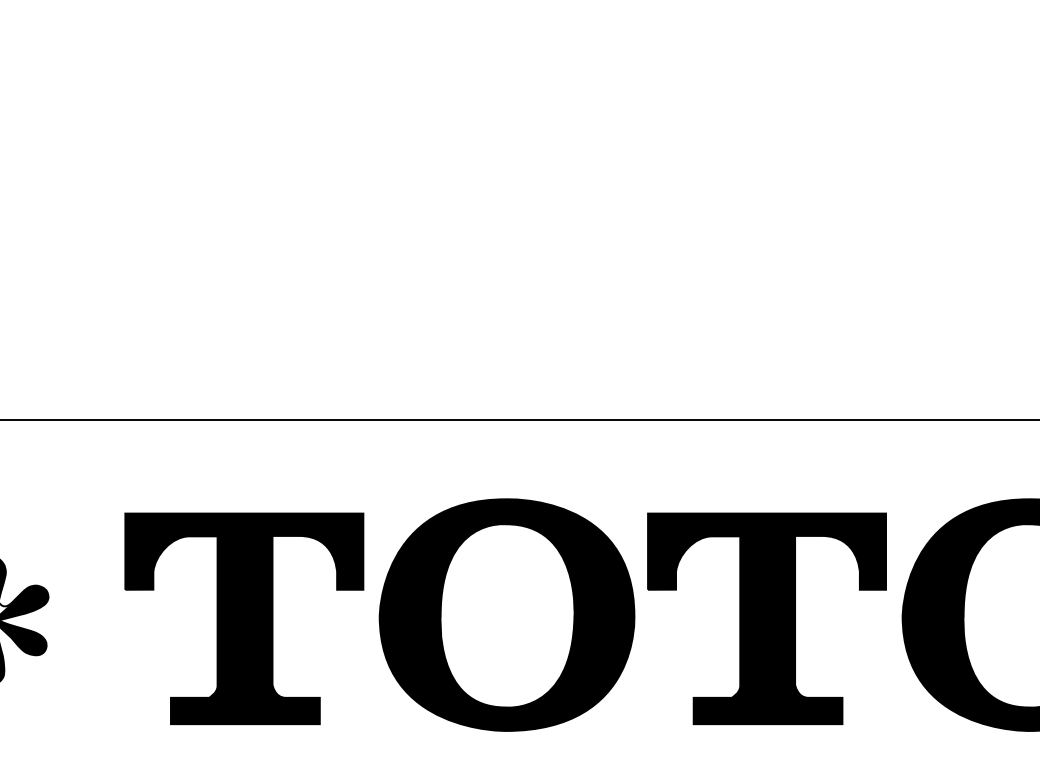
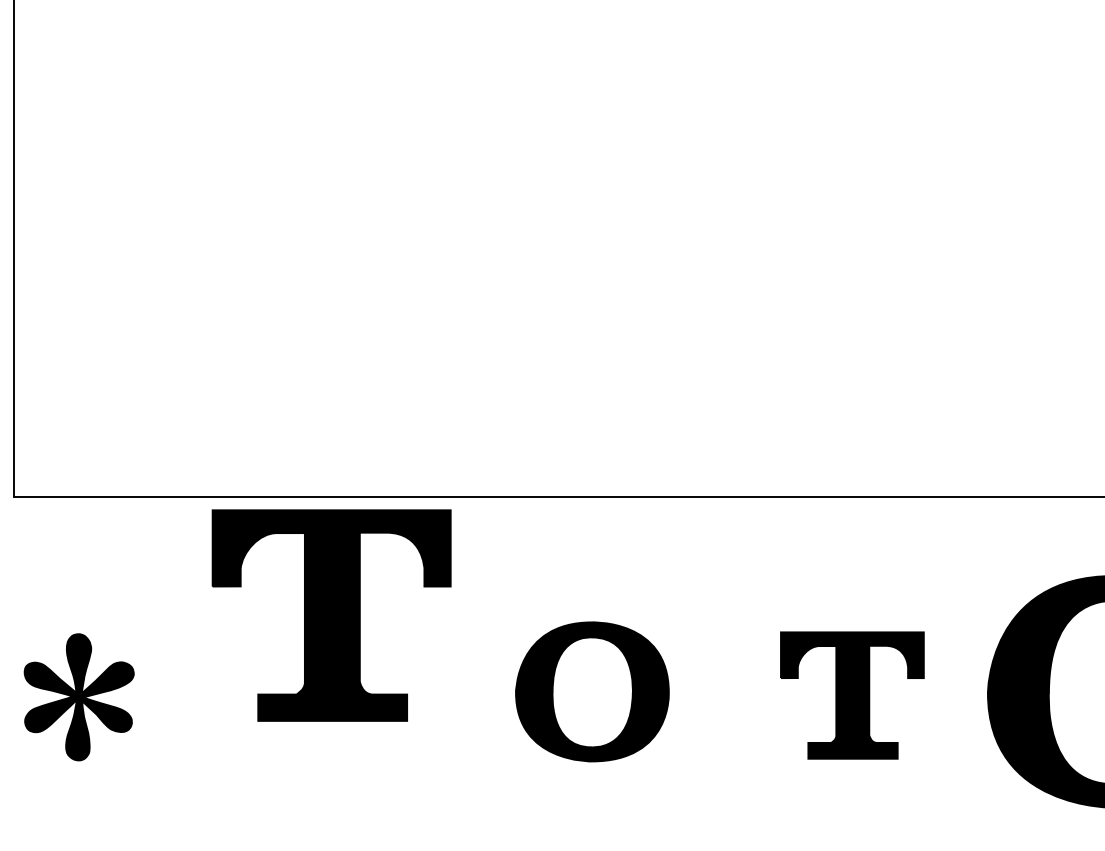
part: (507, 614) -> (592, 691), size x0.6
part: (244, 618) -> (331, 615), moved
part: (767, 618) -> (852, 695), size x0.6

